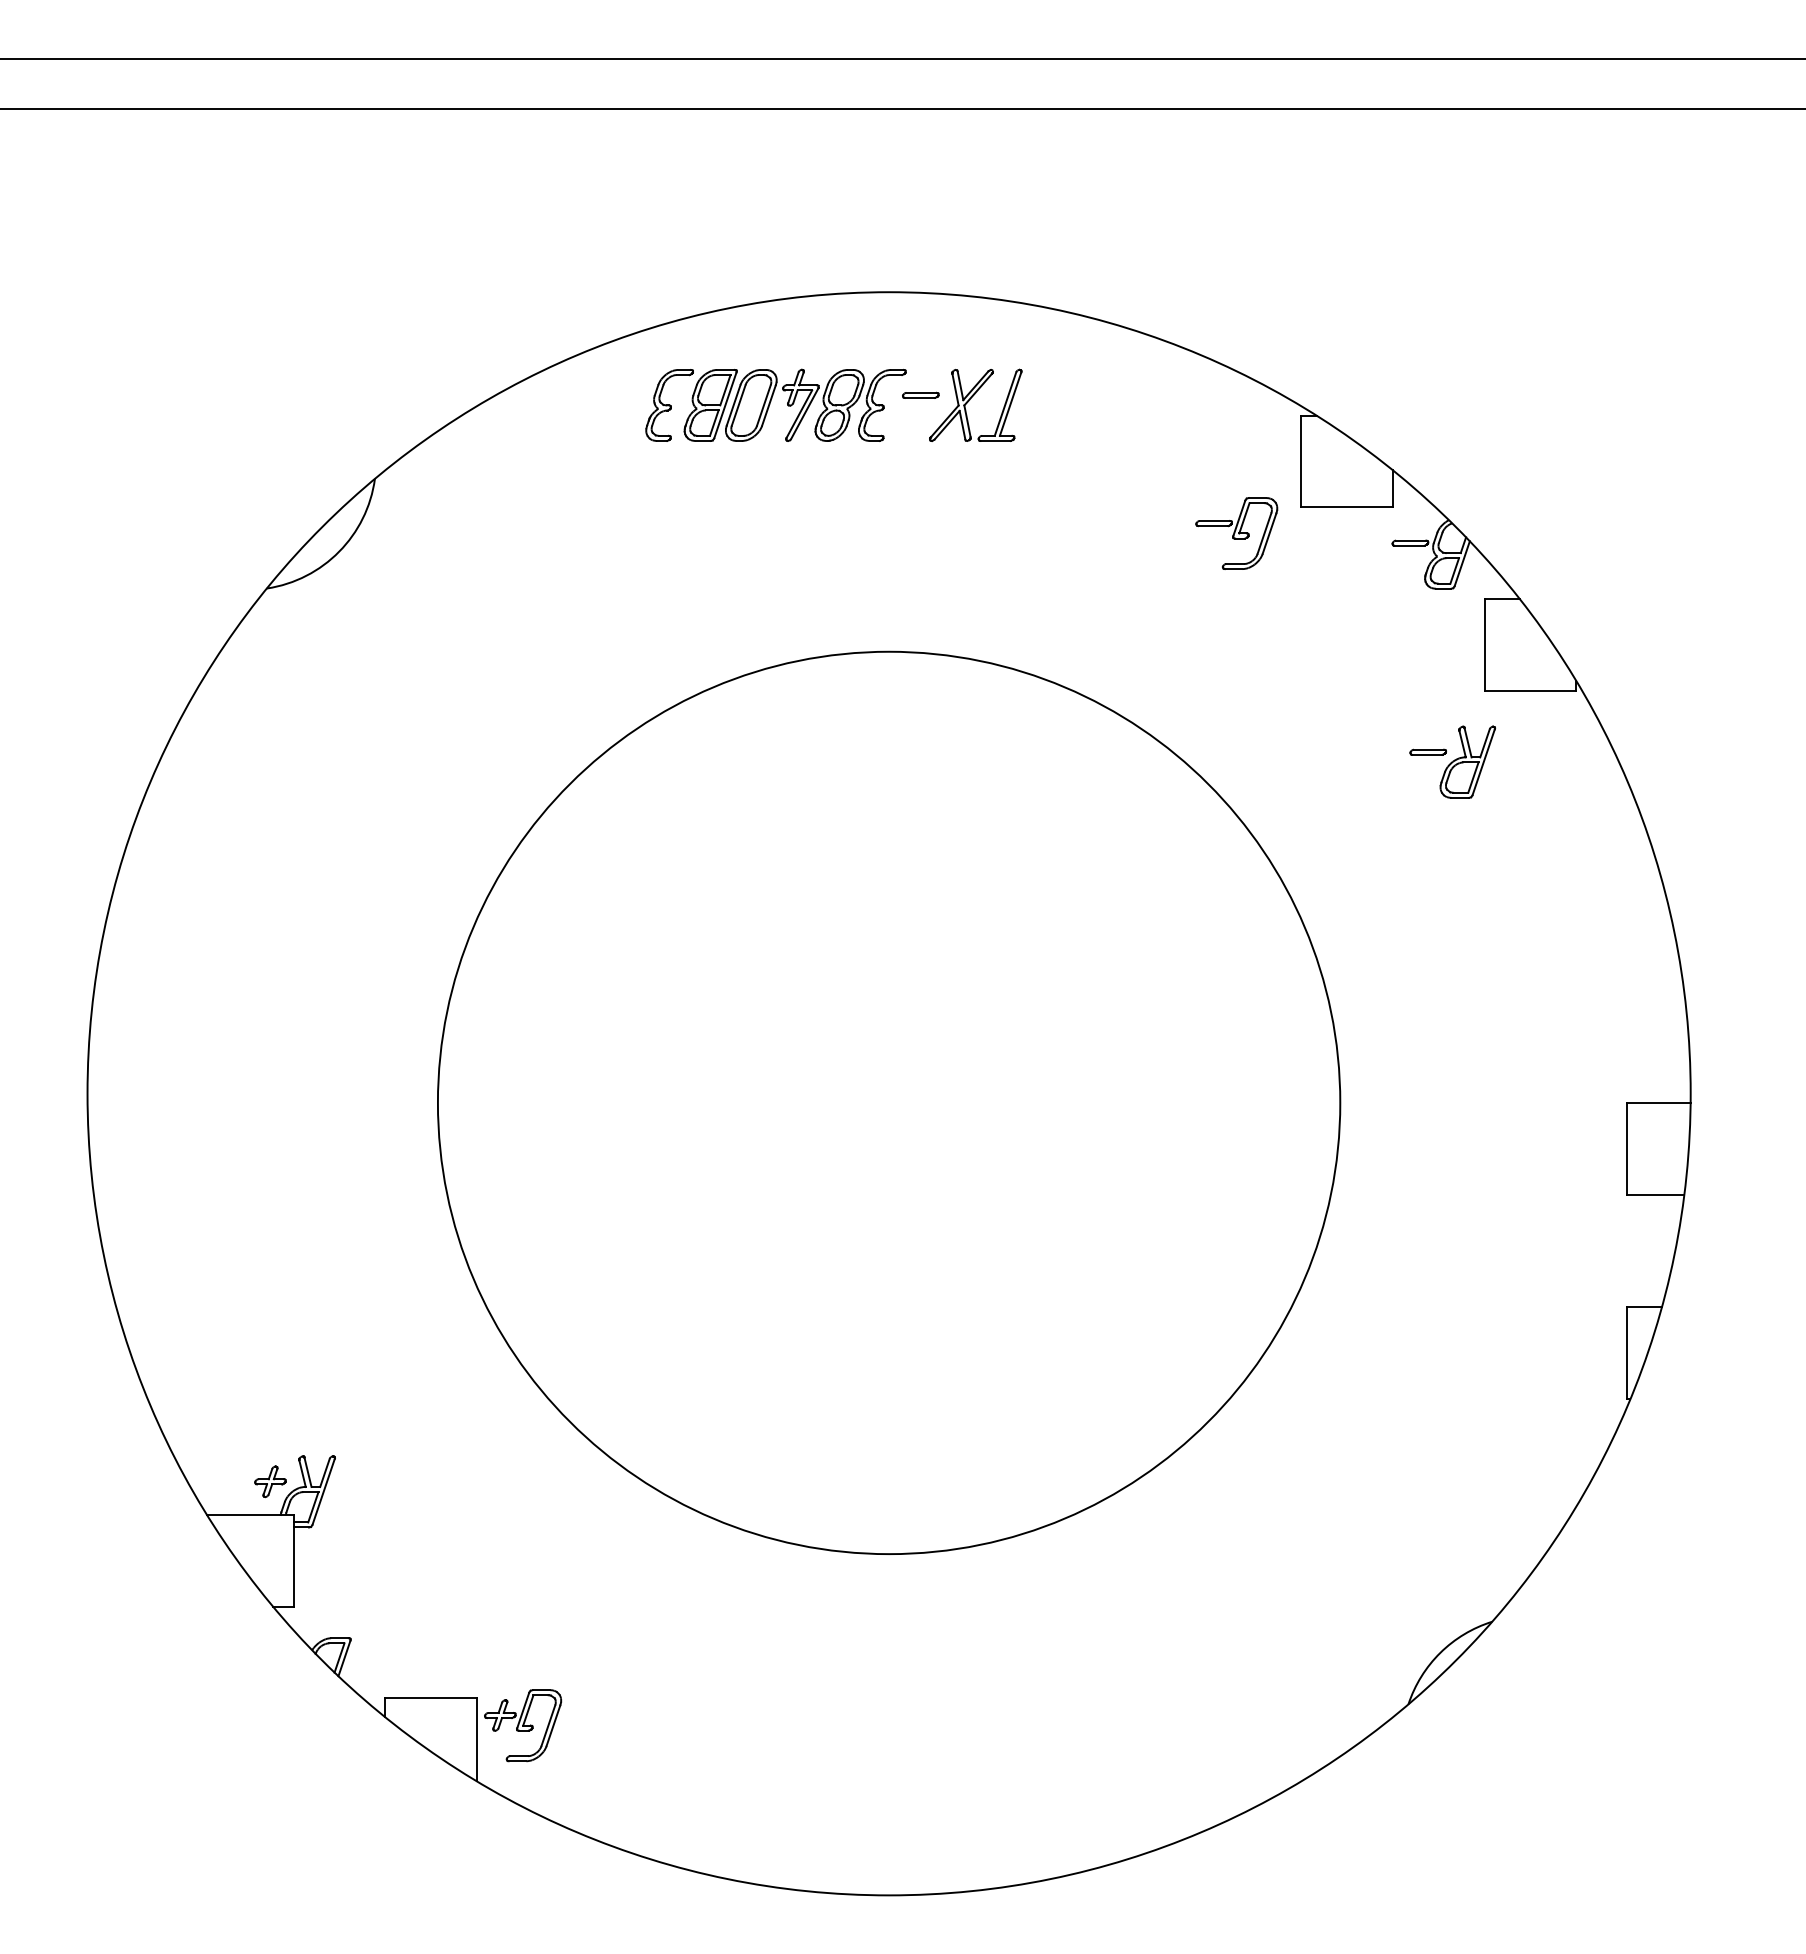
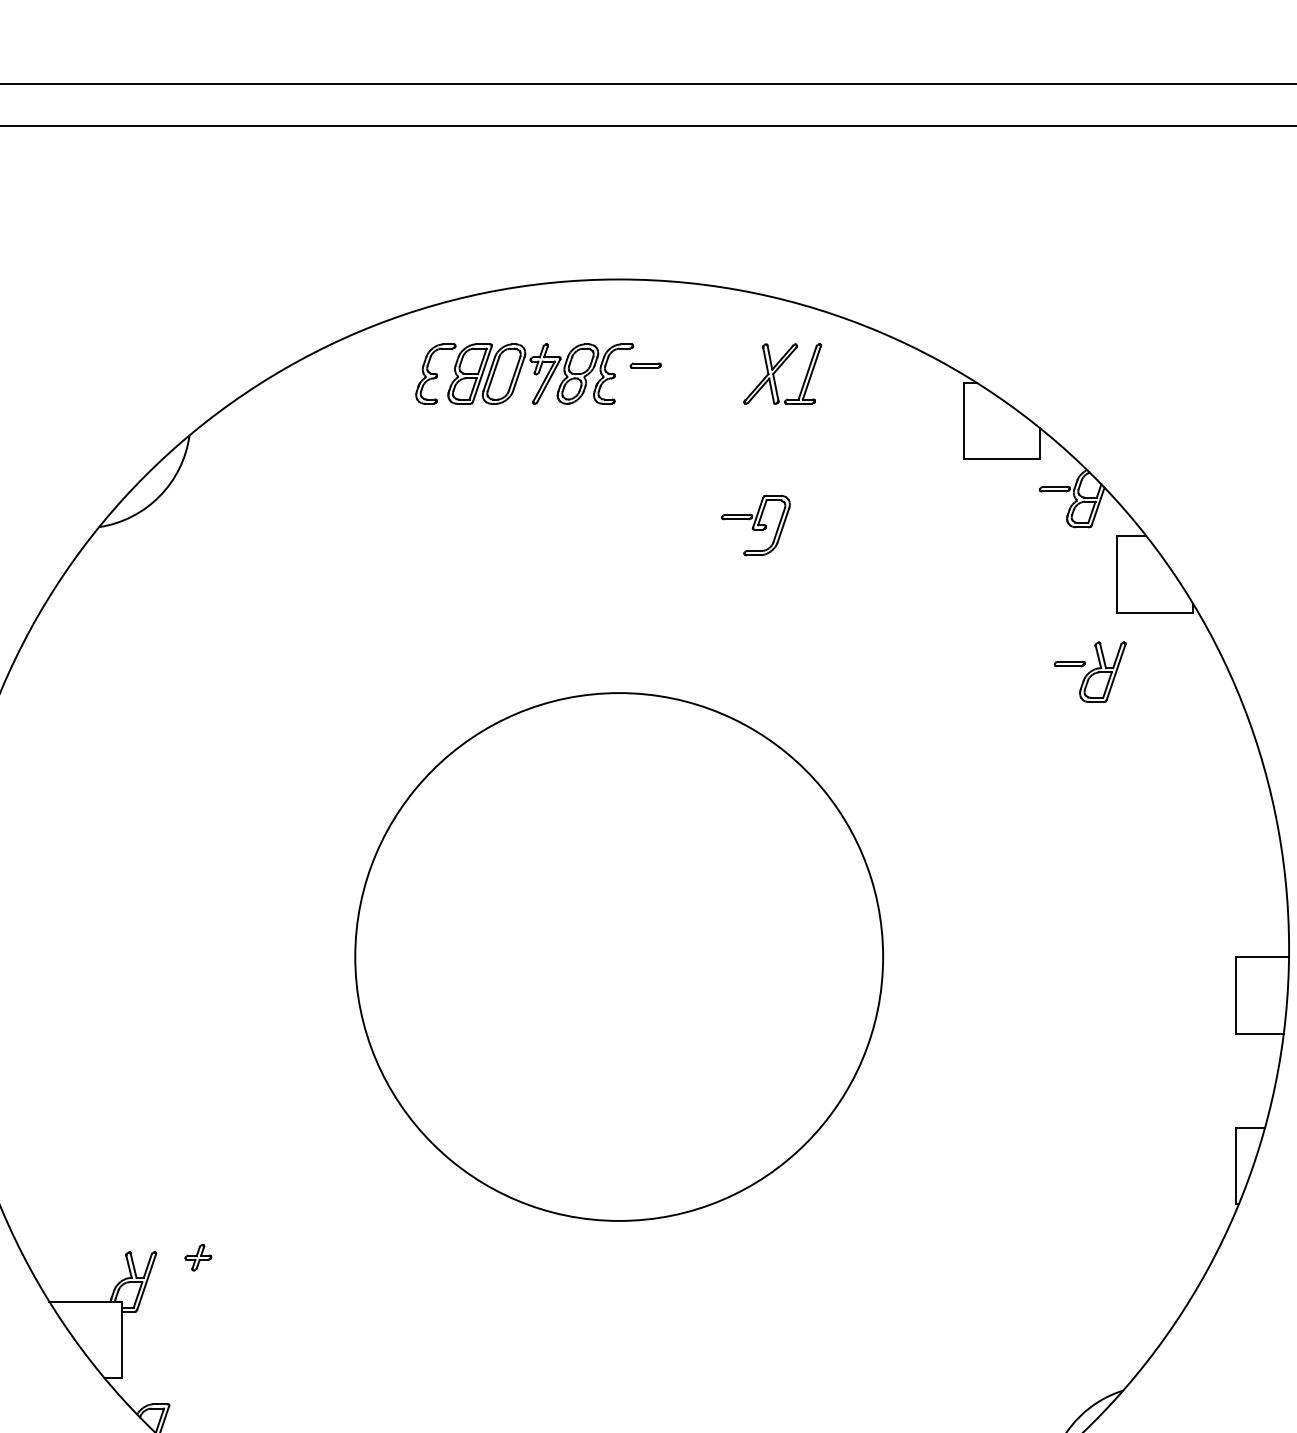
part: (969, 401) -> (777, 370), moved
part: (1236, 533) -> (755, 525), moved
circle: (888, 1102) -> (618, 956), size x0.7
part: (270, 1481) -> (198, 1257), moved

